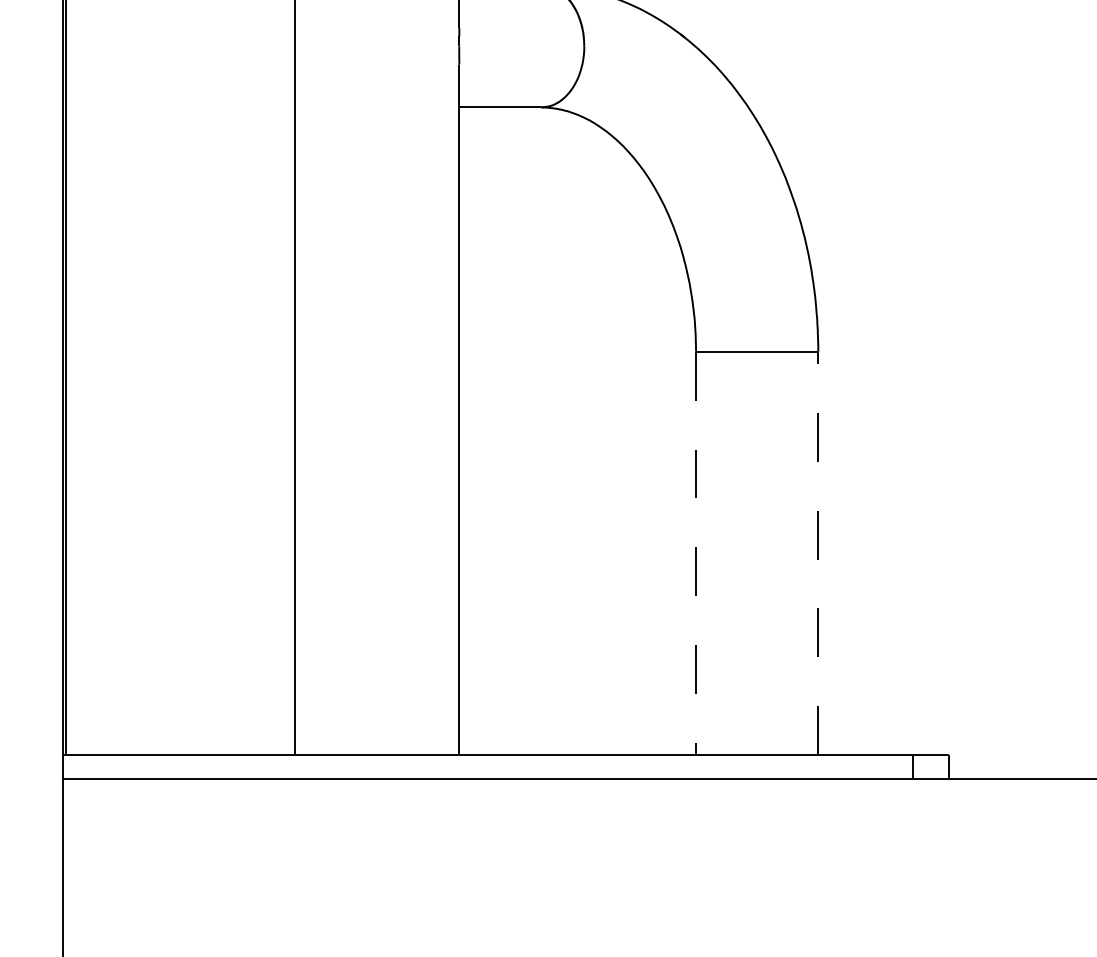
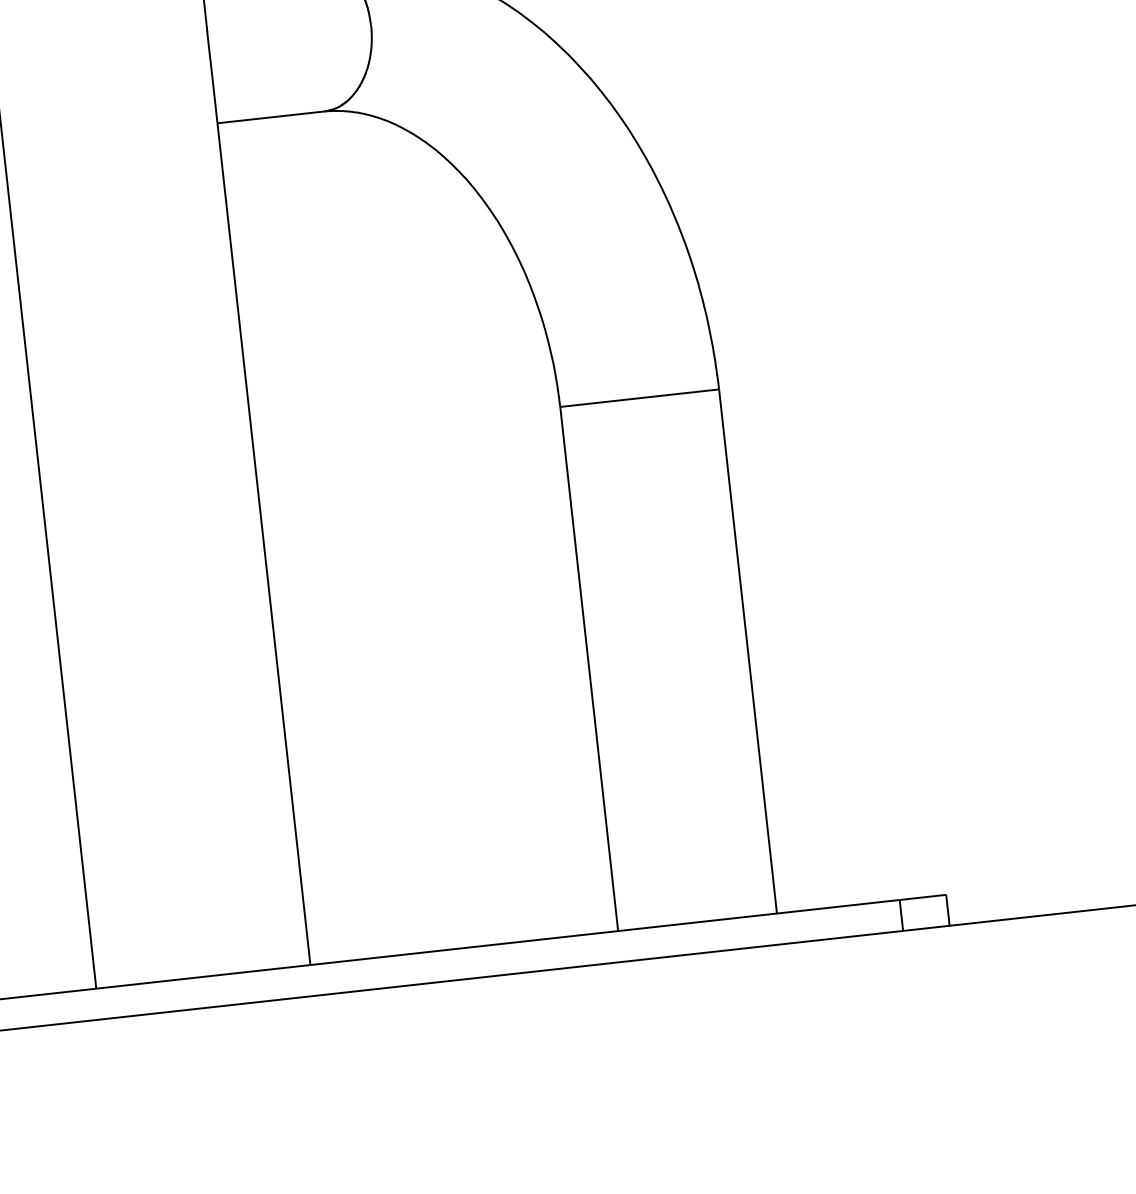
line: (696, 553) -> (589, 669), dashed -> solid
line: (818, 553) -> (748, 651), dashed -> solid

